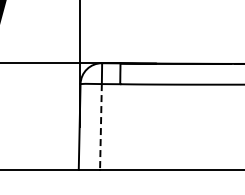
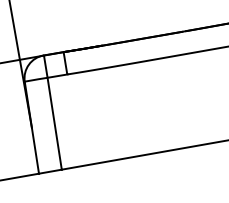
line: (100, 126) -> (54, 123), dashed -> solid

